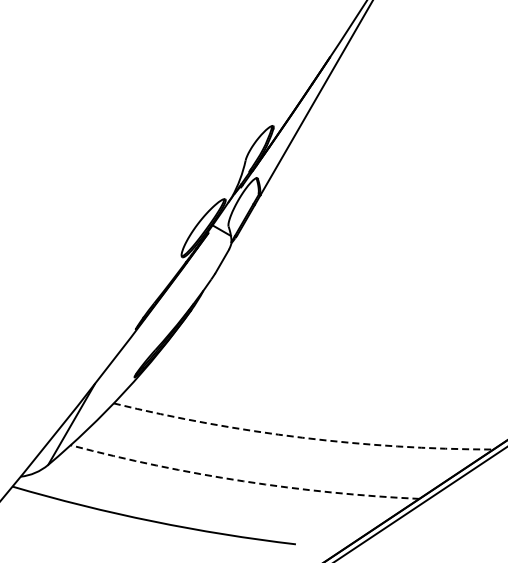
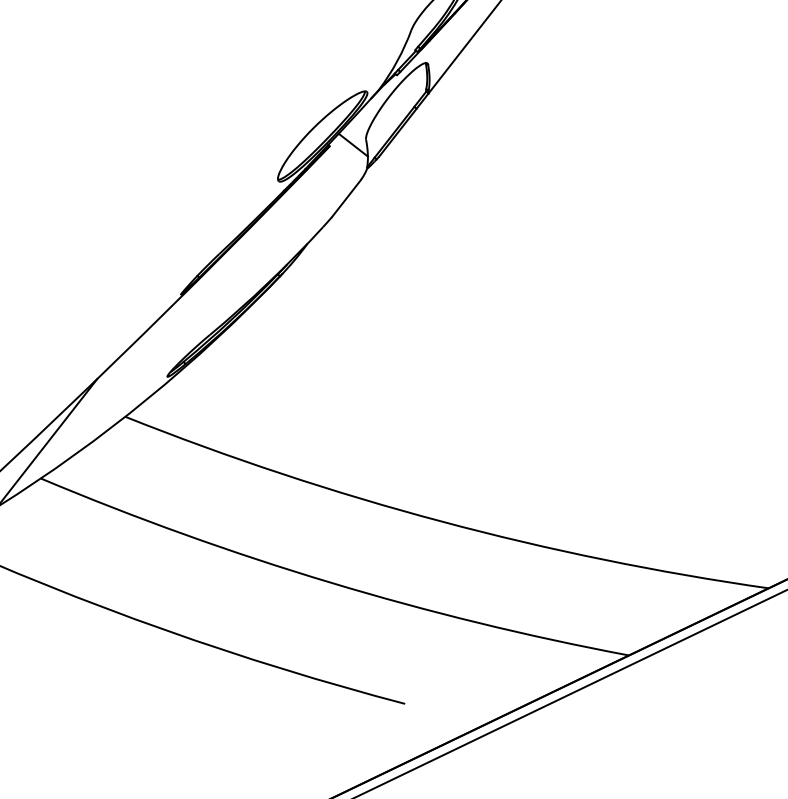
arc: (302, 437) -> (442, 521), dashed -> solid
arc: (243, 481) -> (329, 582), dashed -> solid

